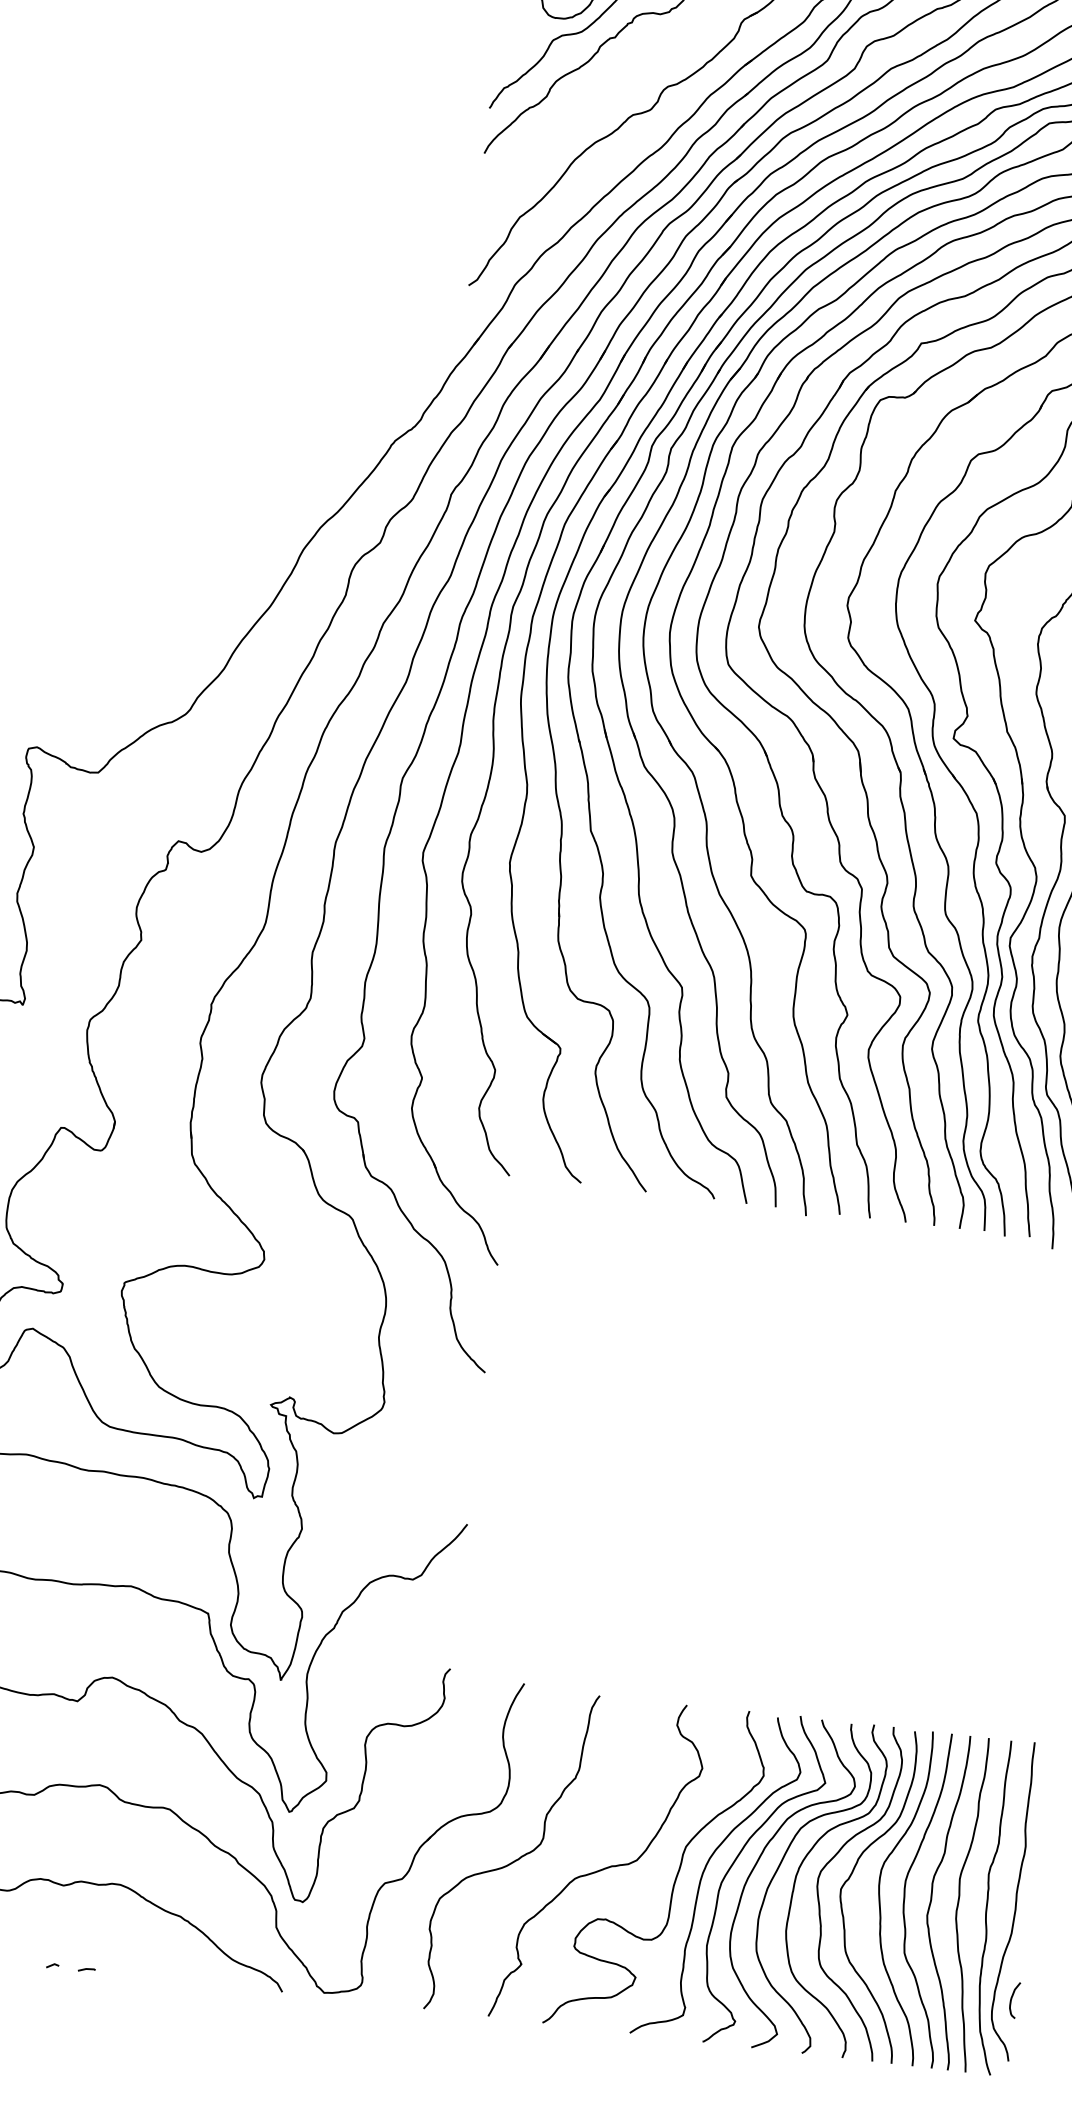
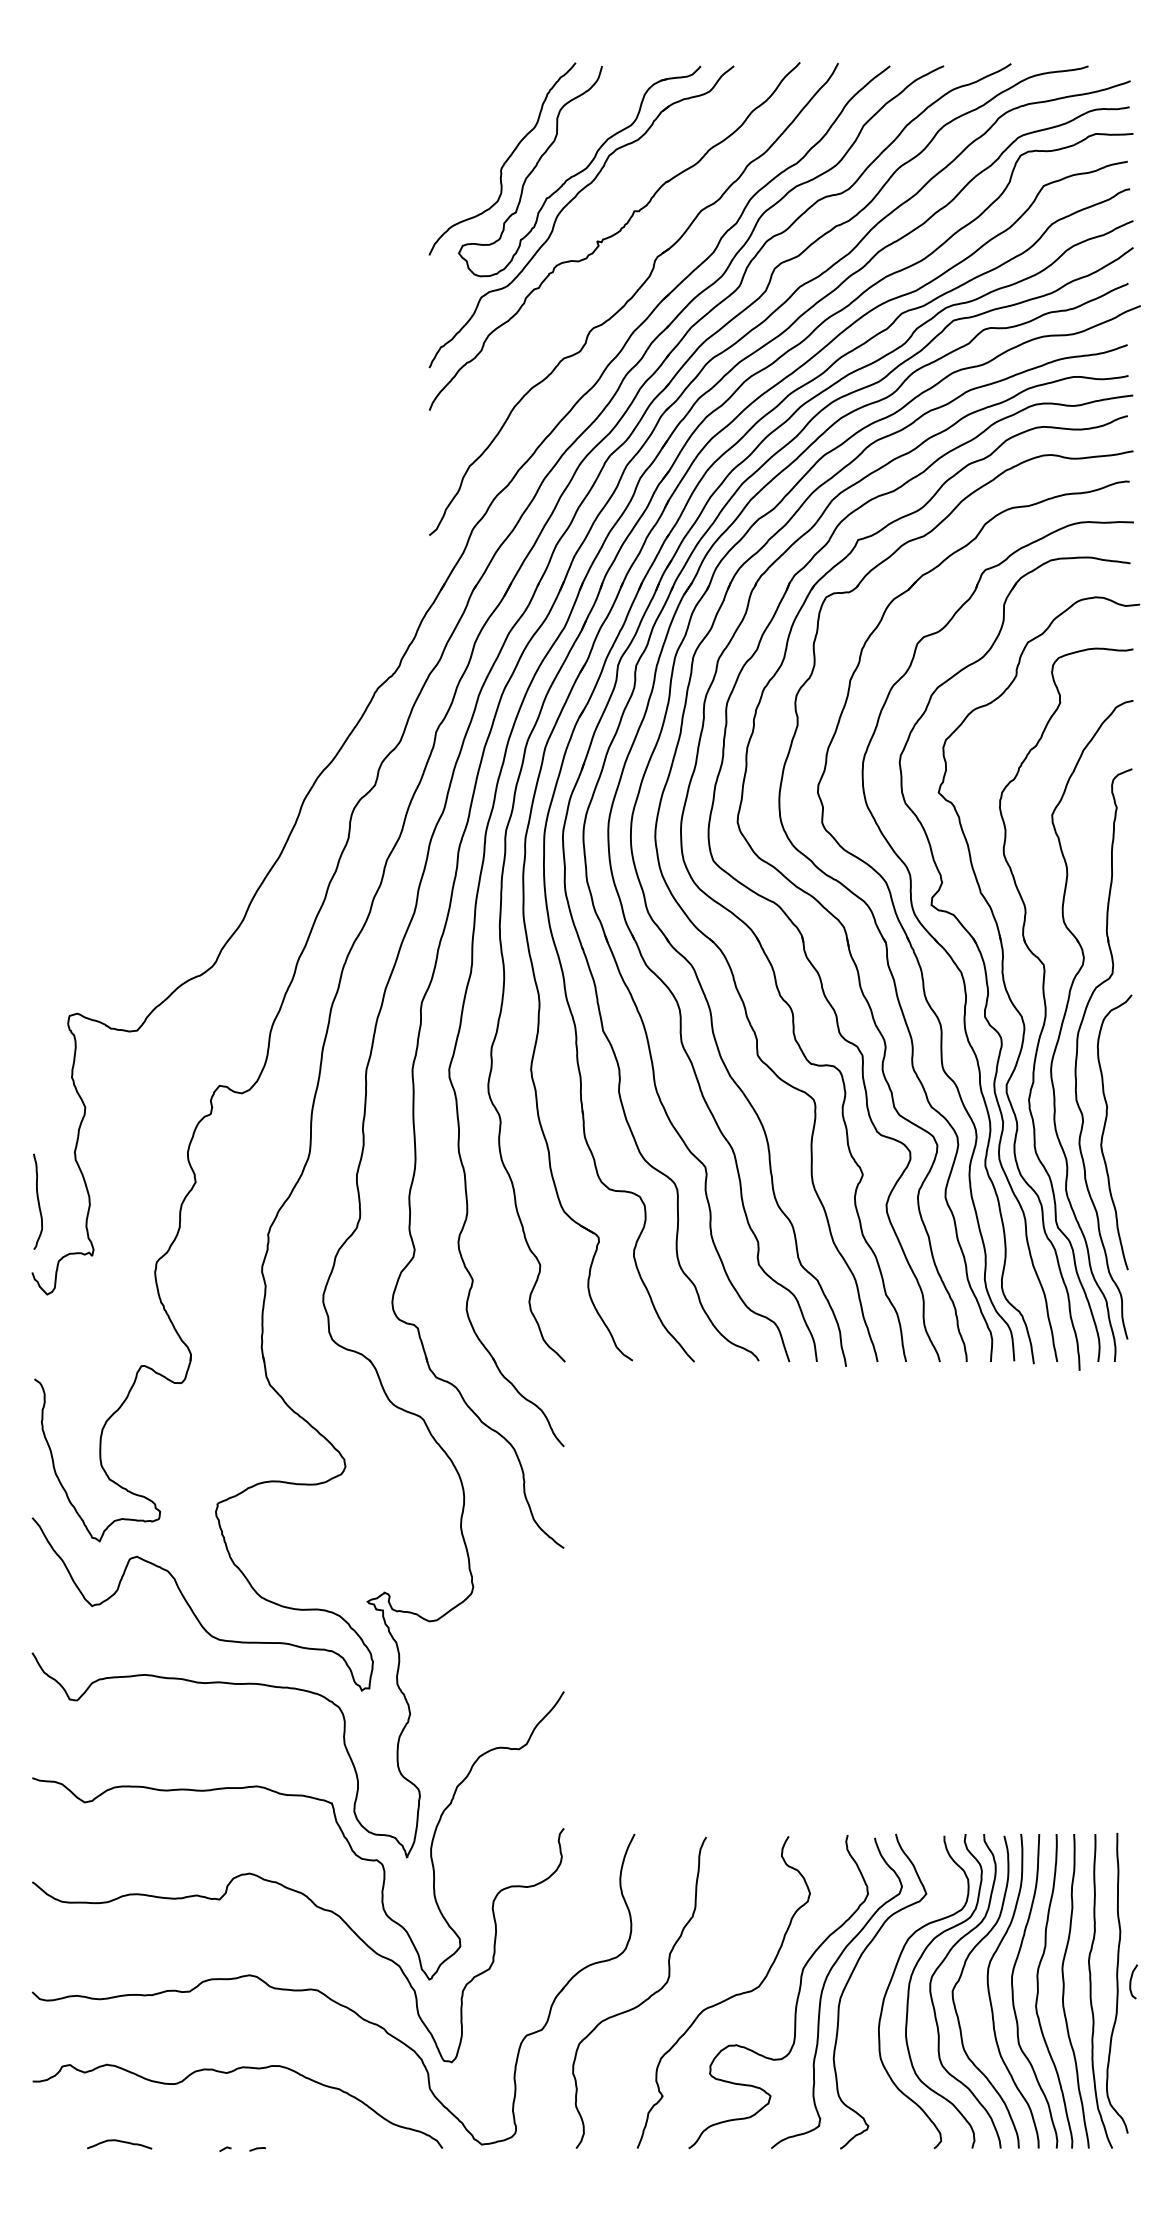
curve: (755, 1867) -> (870, 1980), removed
curve: (1012, 1999) -> (1131, 1981), moved

